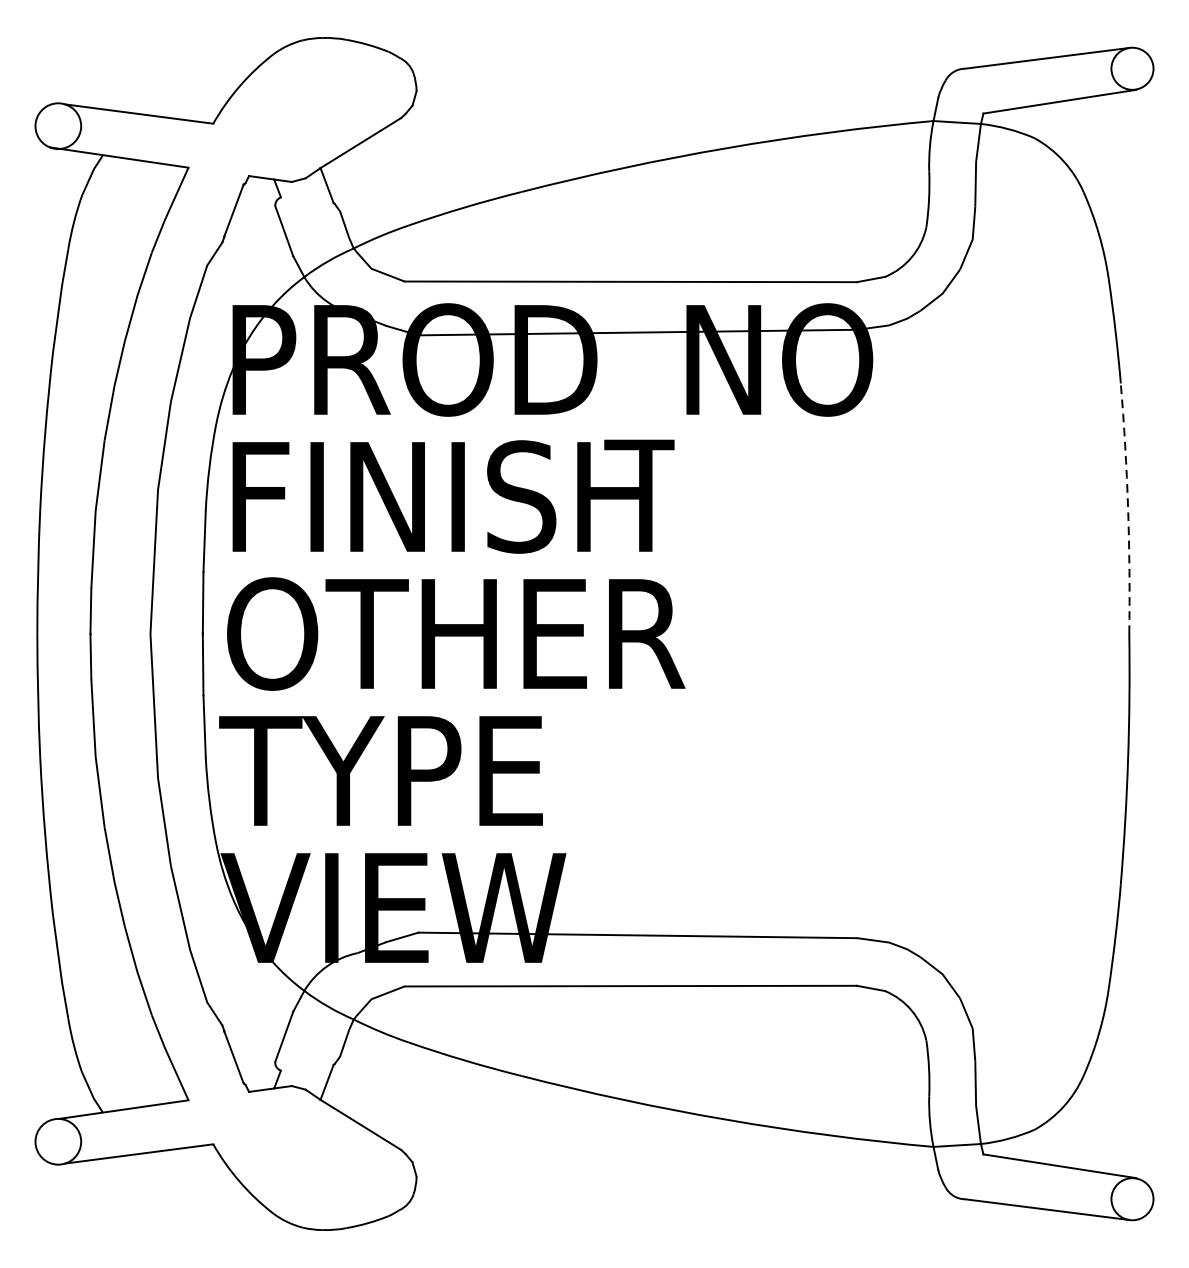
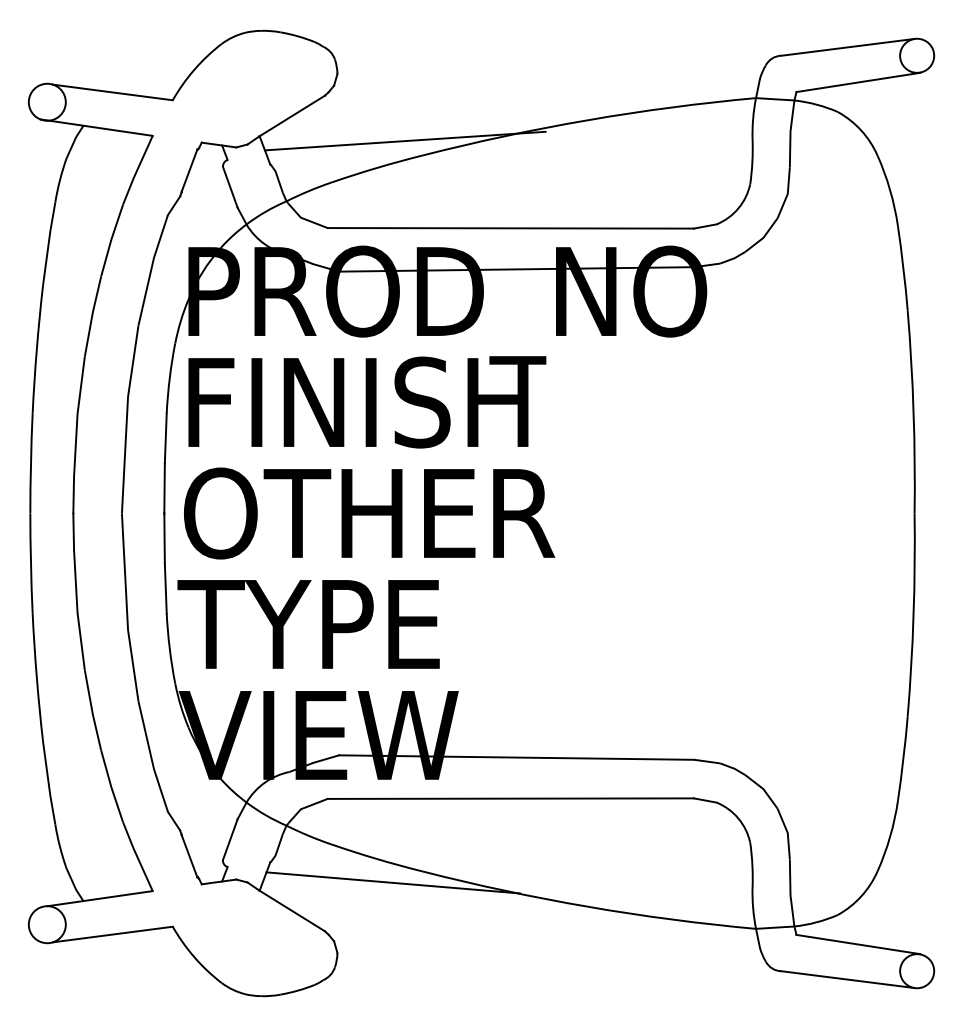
line: (499, 173) -> (404, 140), added
arc: (1127, 509) -> (913, 412), dashed -> solid
line: (485, 1089) -> (393, 882), added

